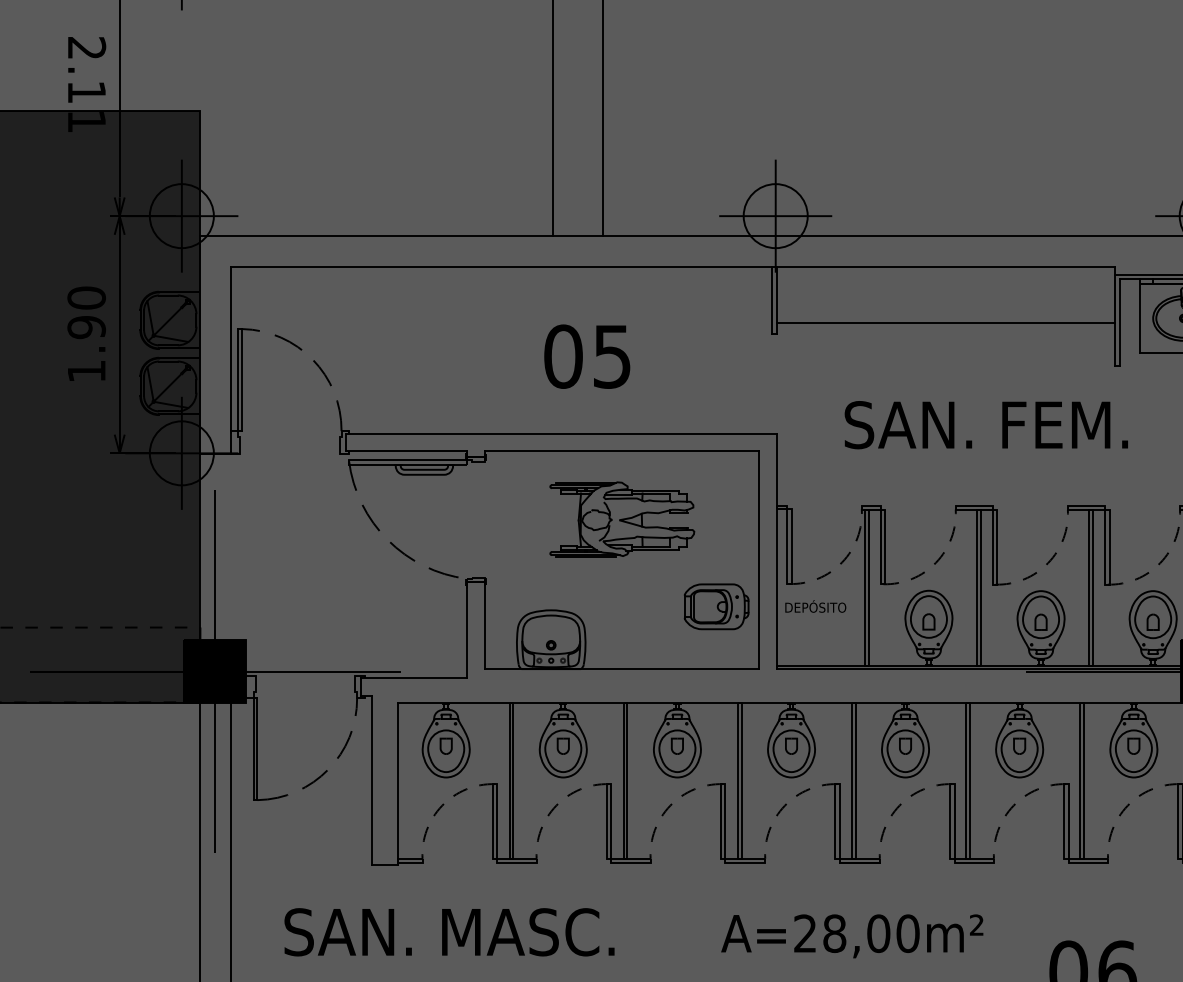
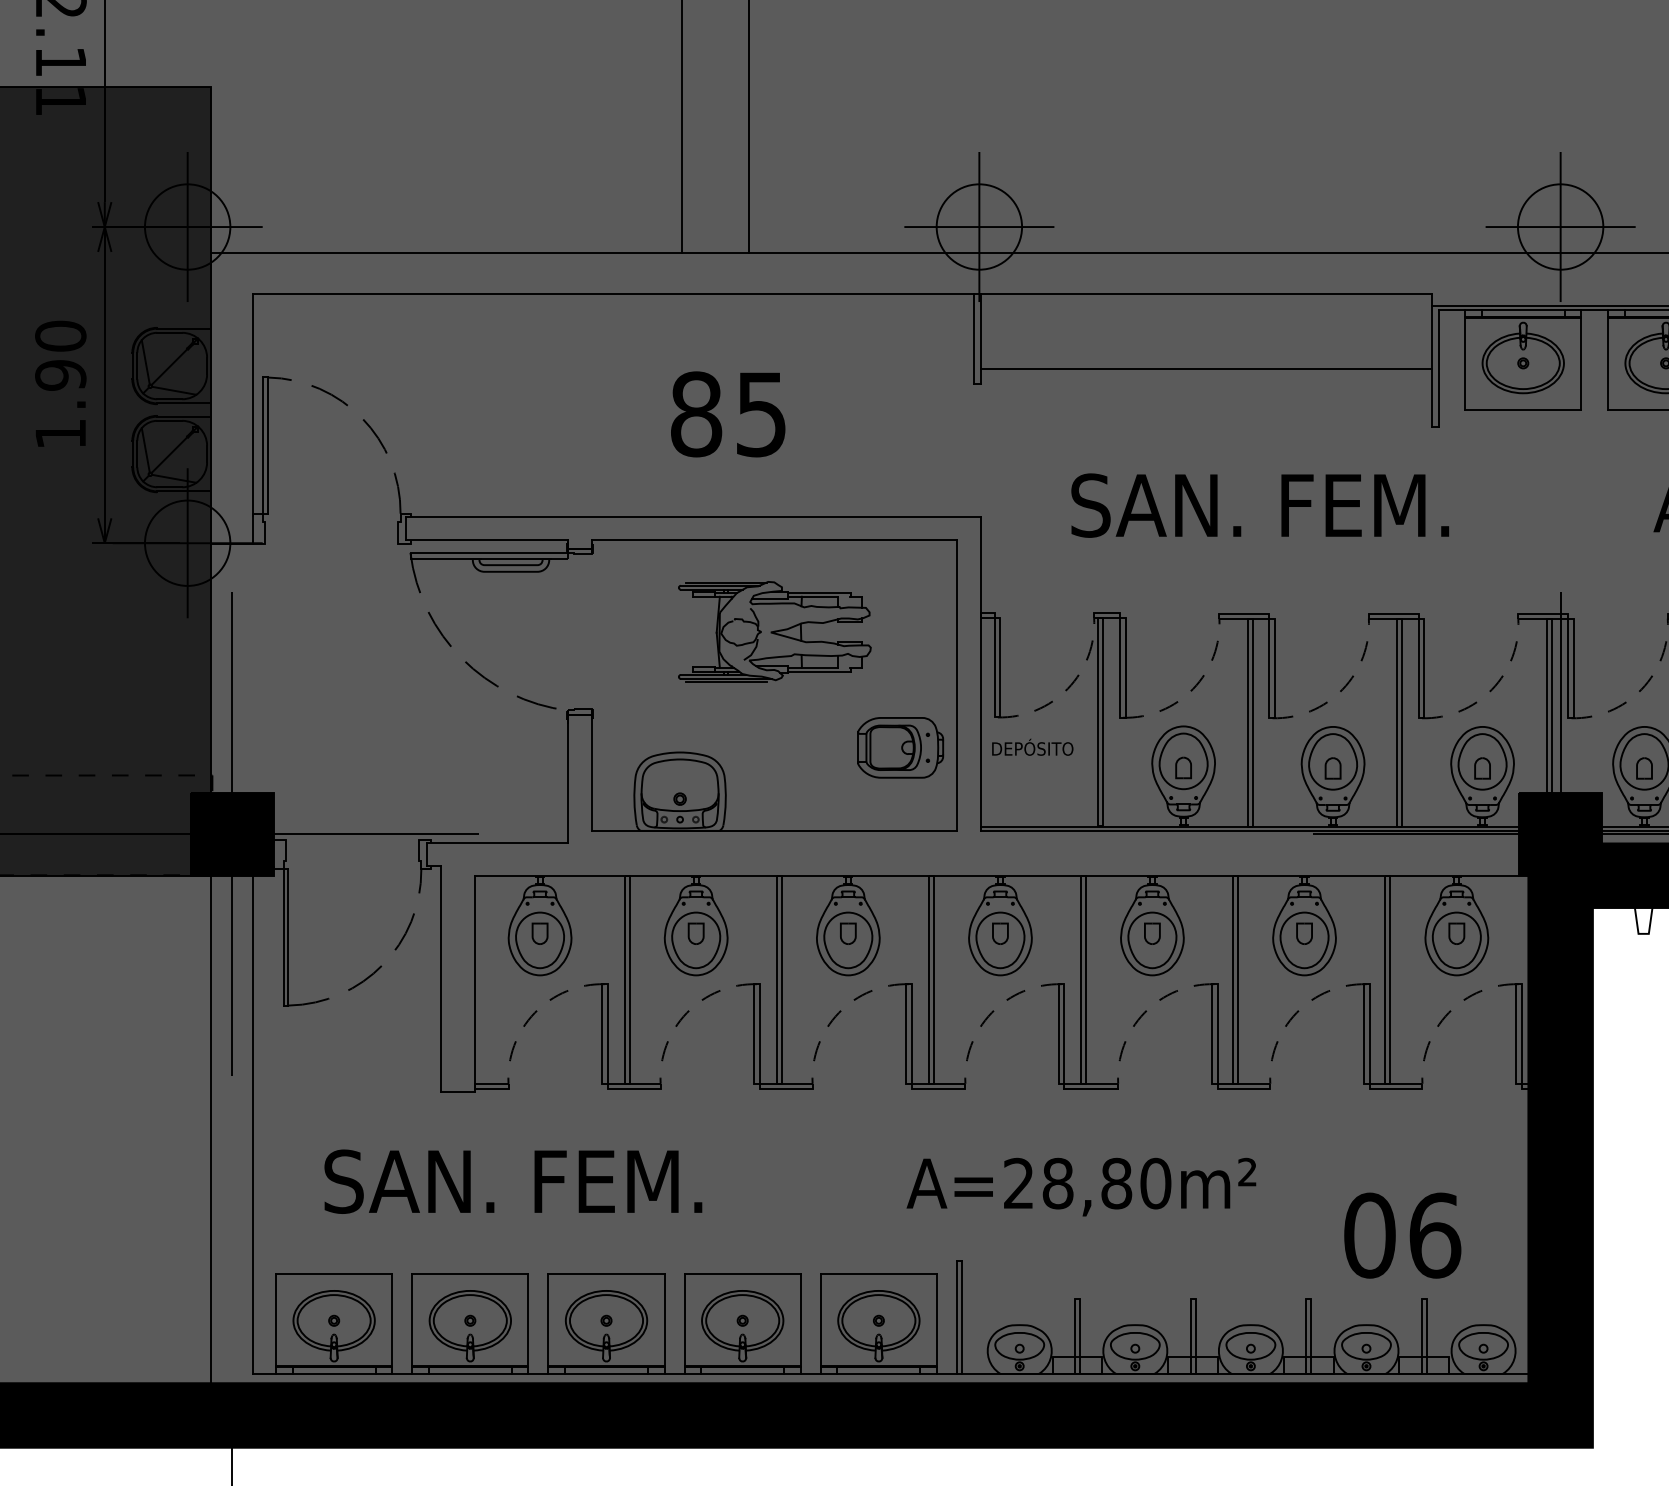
text: (563, 356) -> (696, 414), 05 -> 85
text: (531, 932) -> (653, 1181), SAN. MASC. -> SAN. FEM.
text: (878, 933) -> (1116, 1183), A=28,00m² -> A=28,80m²

